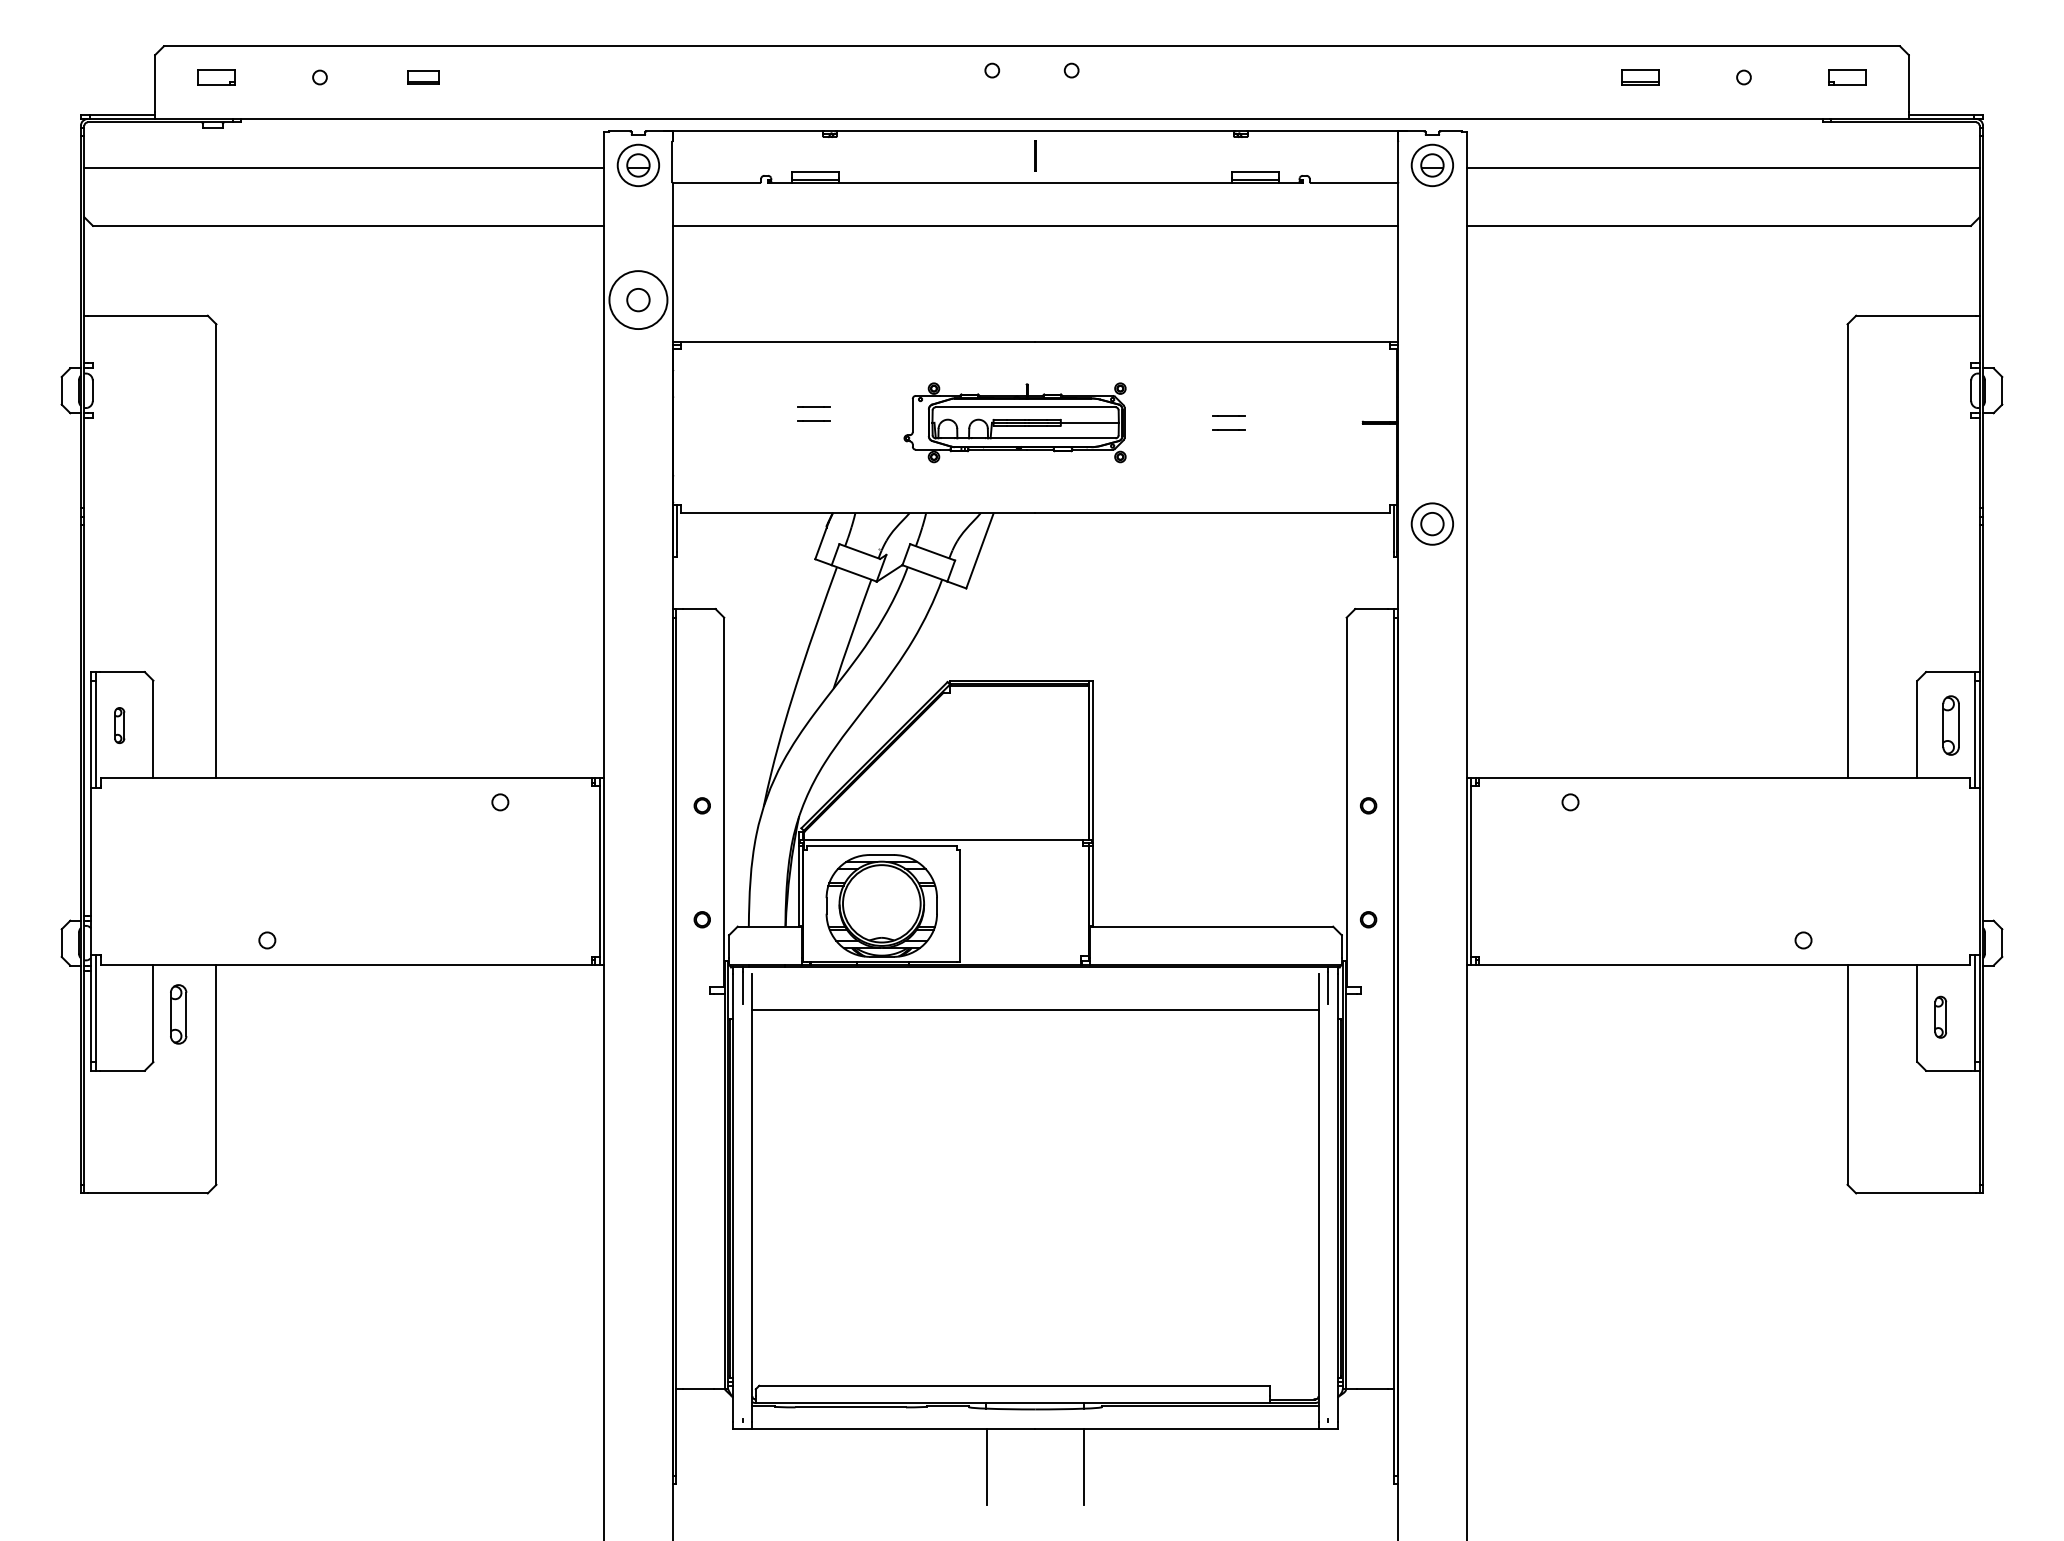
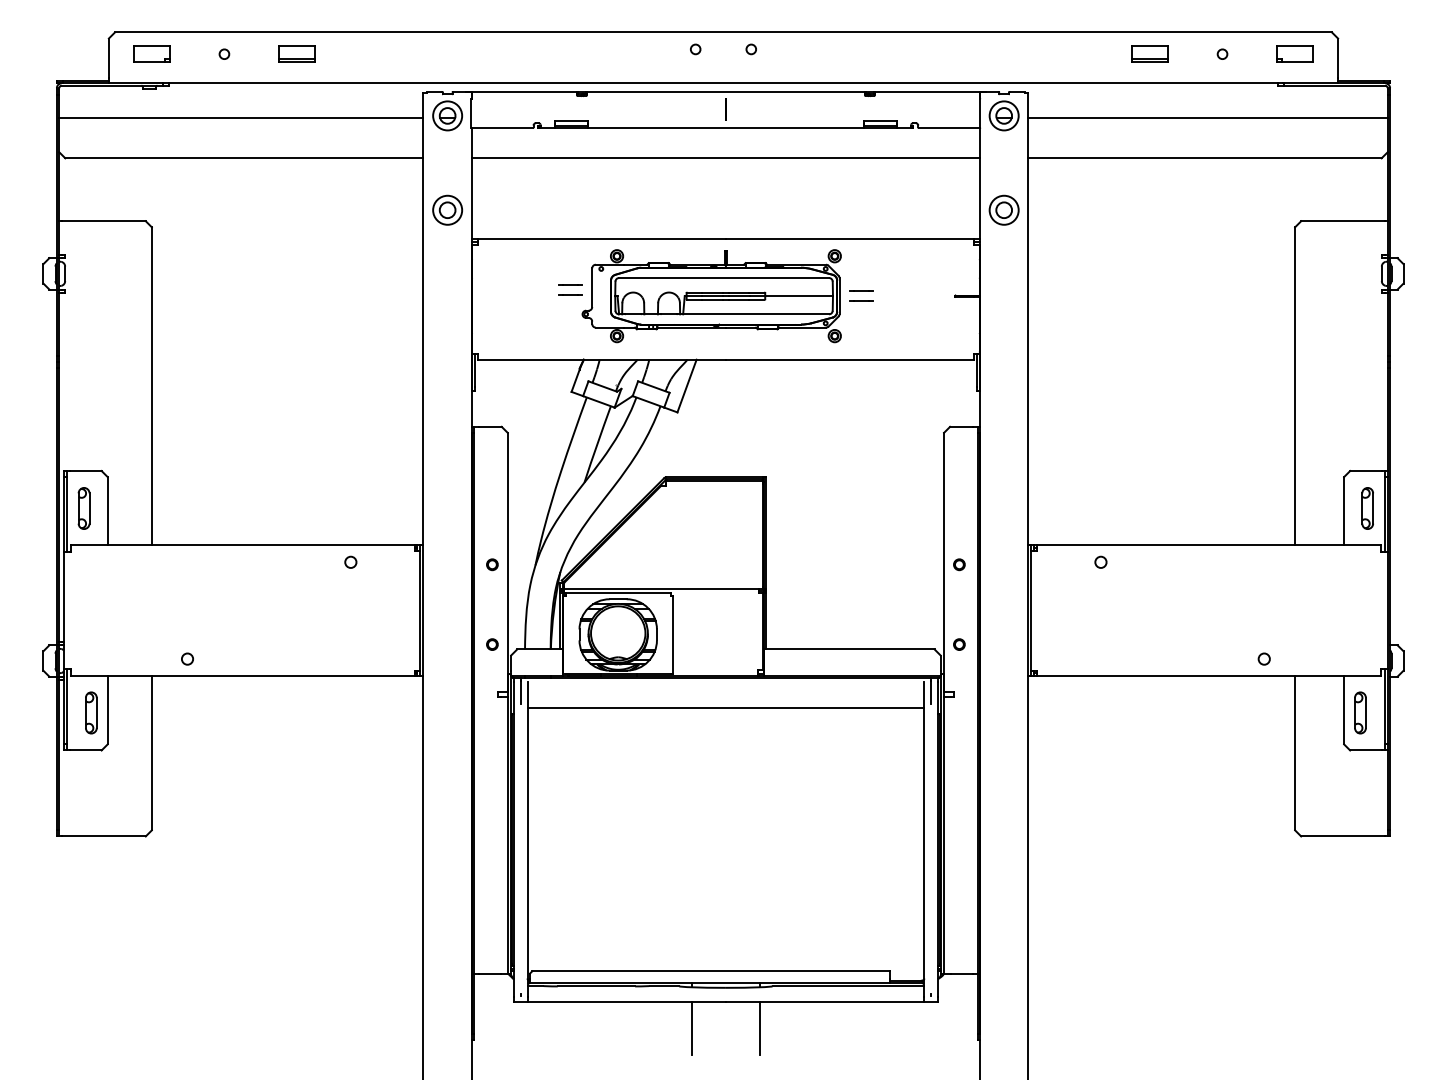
part: (215, 76) -> (151, 53), size x1.43
part: (422, 76) -> (296, 53), size x1.67
part: (1639, 76) -> (1149, 53), size x1.43
part: (1846, 76) -> (1294, 53), size x1.43
circle: (638, 298) -> (447, 209), size x0.71
part: (1014, 423) -> (711, 296), size x1.67
part: (1431, 522) -> (1003, 209), moved
part: (118, 725) -> (83, 508), size x1.67
part: (178, 1013) -> (91, 712), moved
part: (1940, 1016) -> (1360, 712), size x1.43

